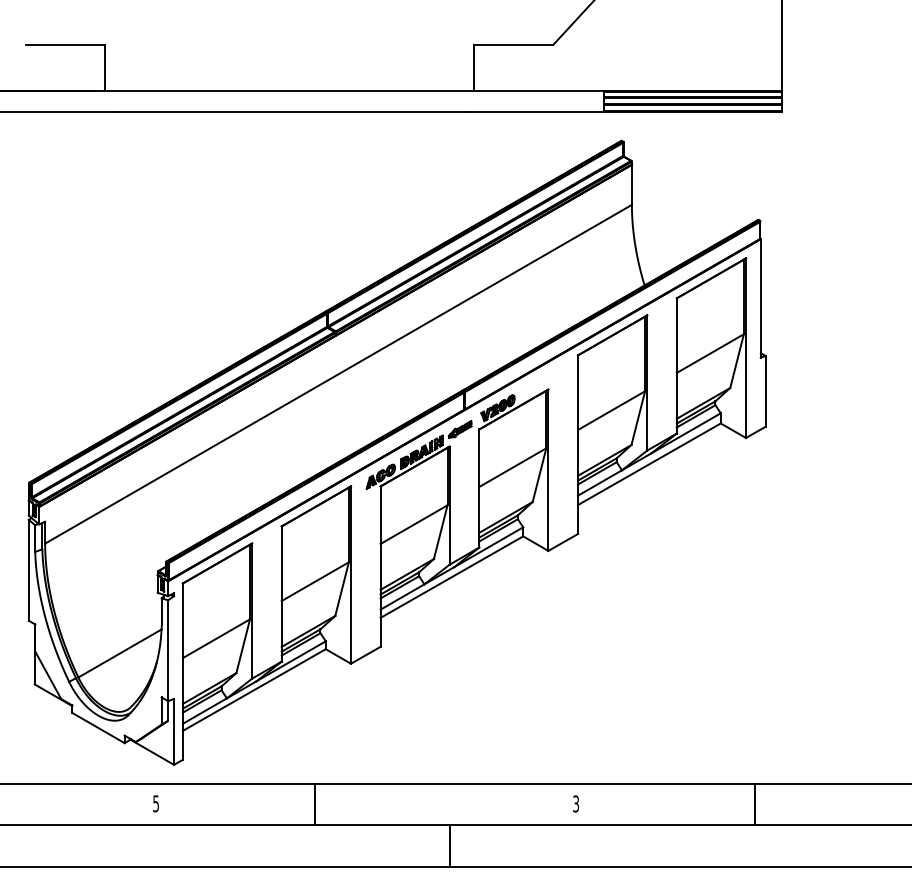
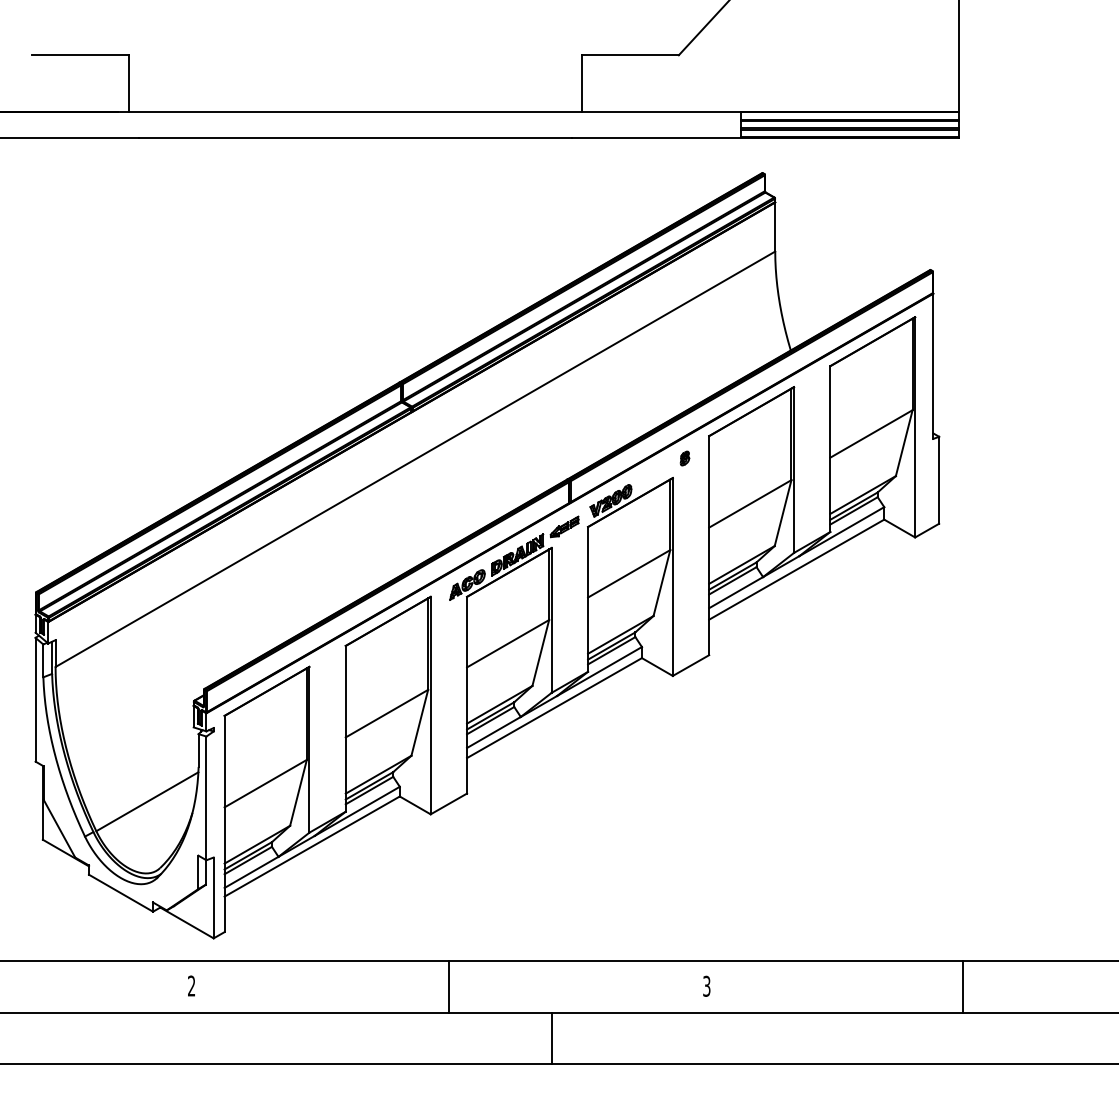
part: (557, 373) -> (684, 458), added
text: (155, 803) -> (191, 985), 5 -> 2
line: (314, 804) -> (449, 986), moved
line: (755, 804) -> (963, 986), moved

